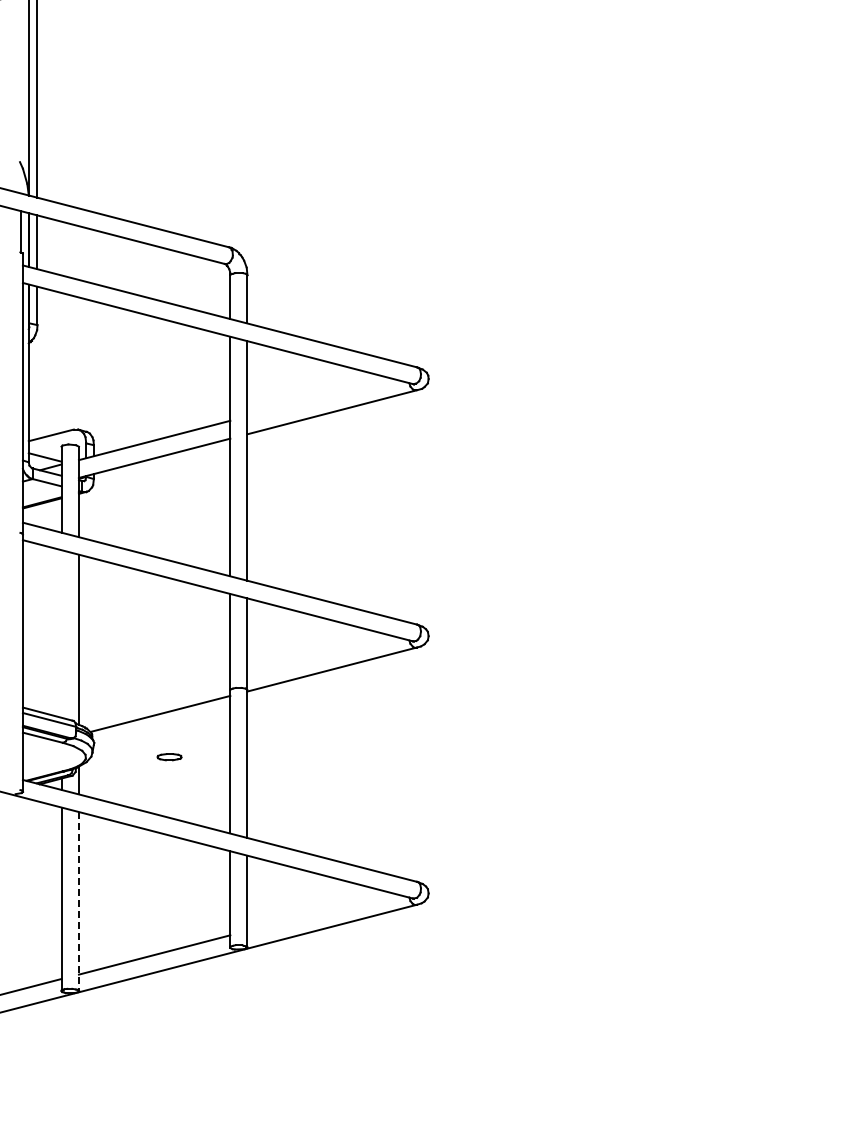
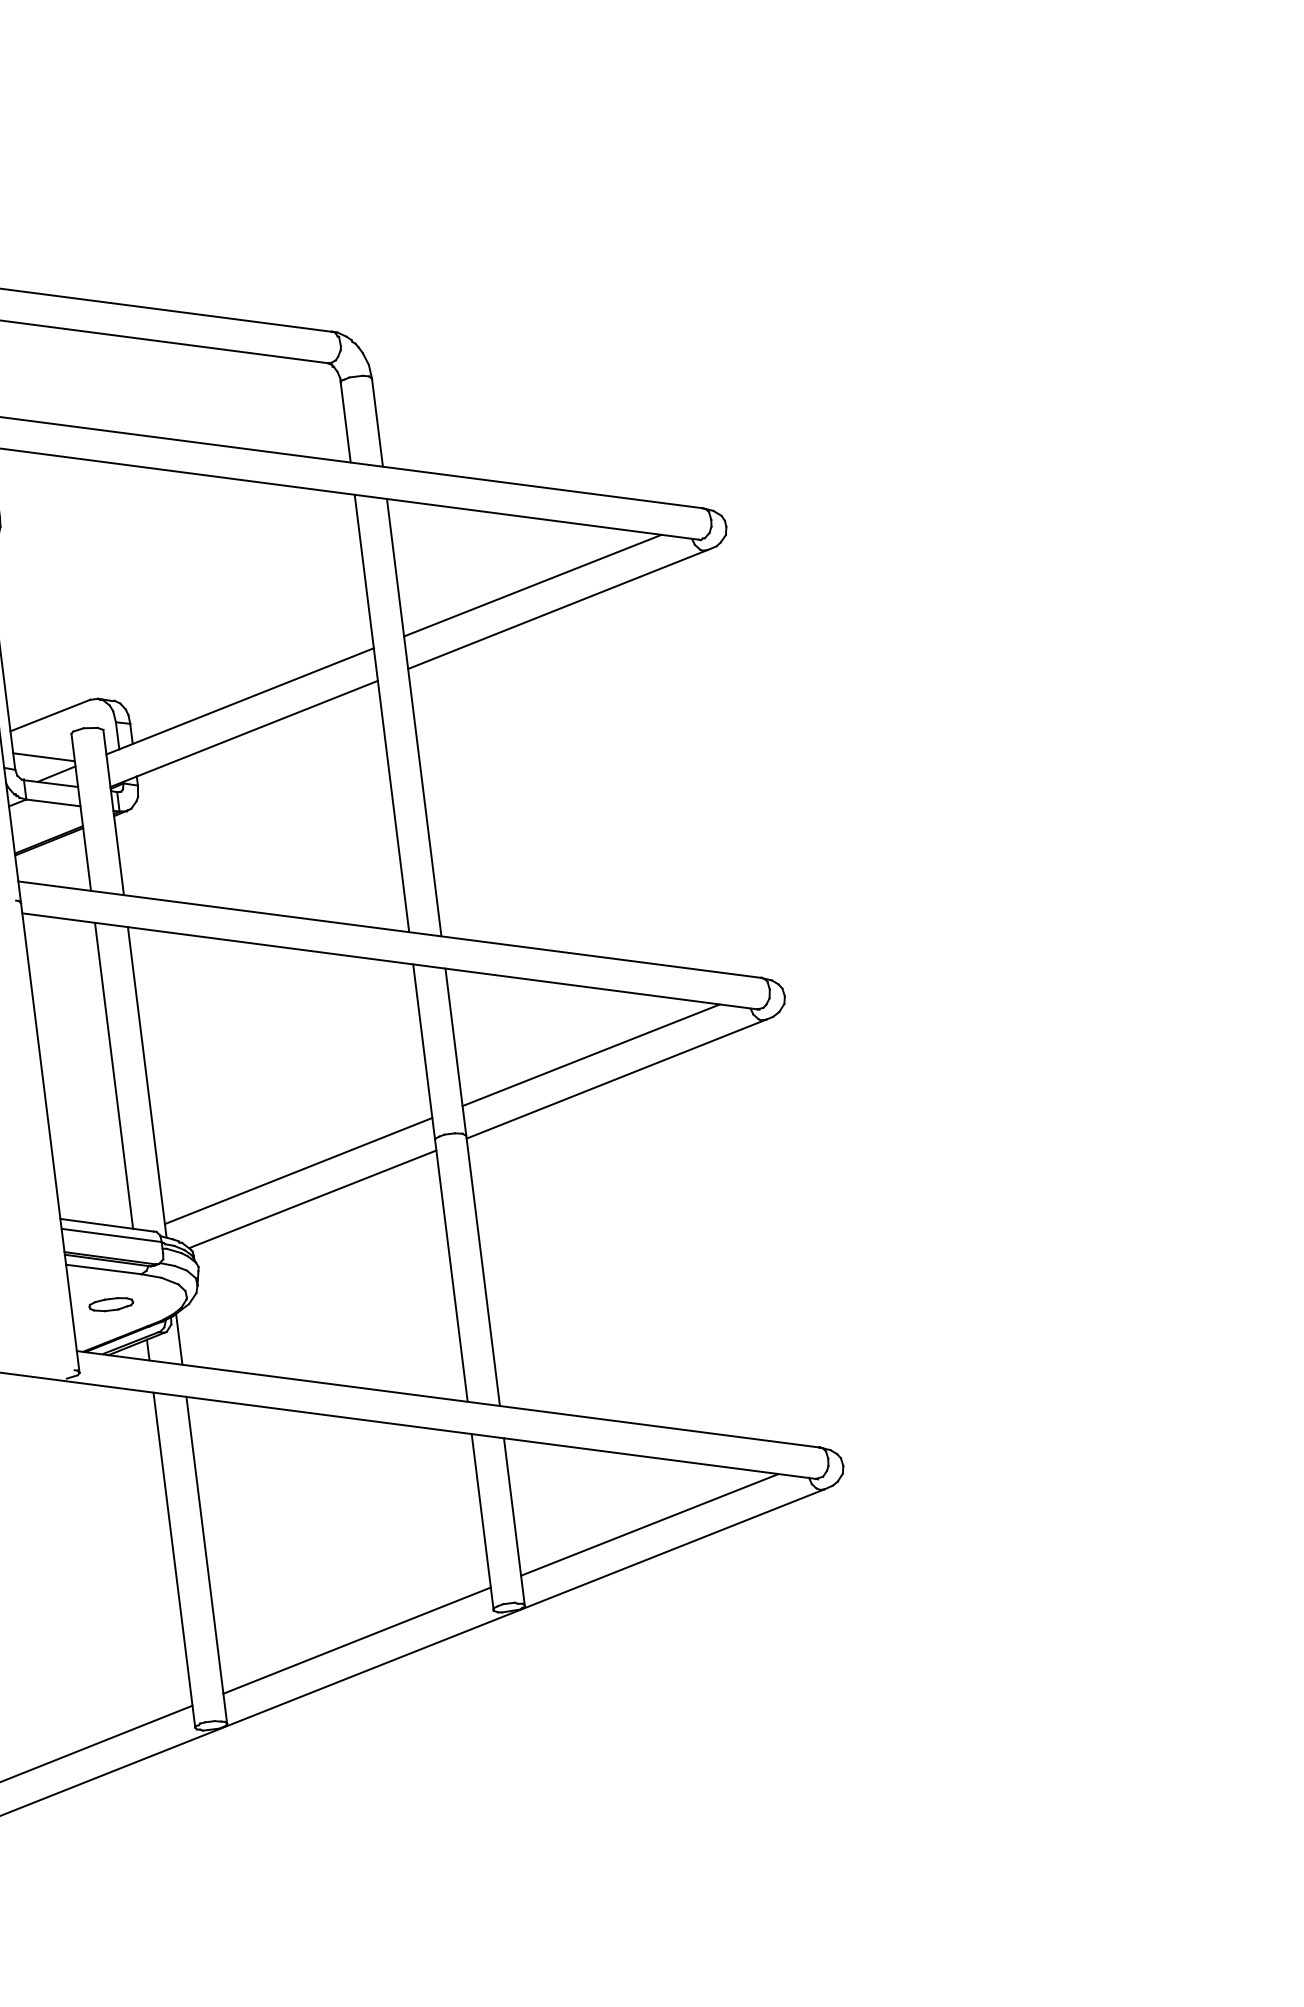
line: (320, 397) -> (533, 585), added
line: (61, 633) -> (113, 1074), added
line: (320, 654) -> (591, 1054), added
line: (154, 697) -> (298, 1170), added
part: (169, 757) -> (111, 1305), moved
line: (78, 901) -> (205, 1560), dashed -> solid
line: (320, 911) -> (649, 1523), added

